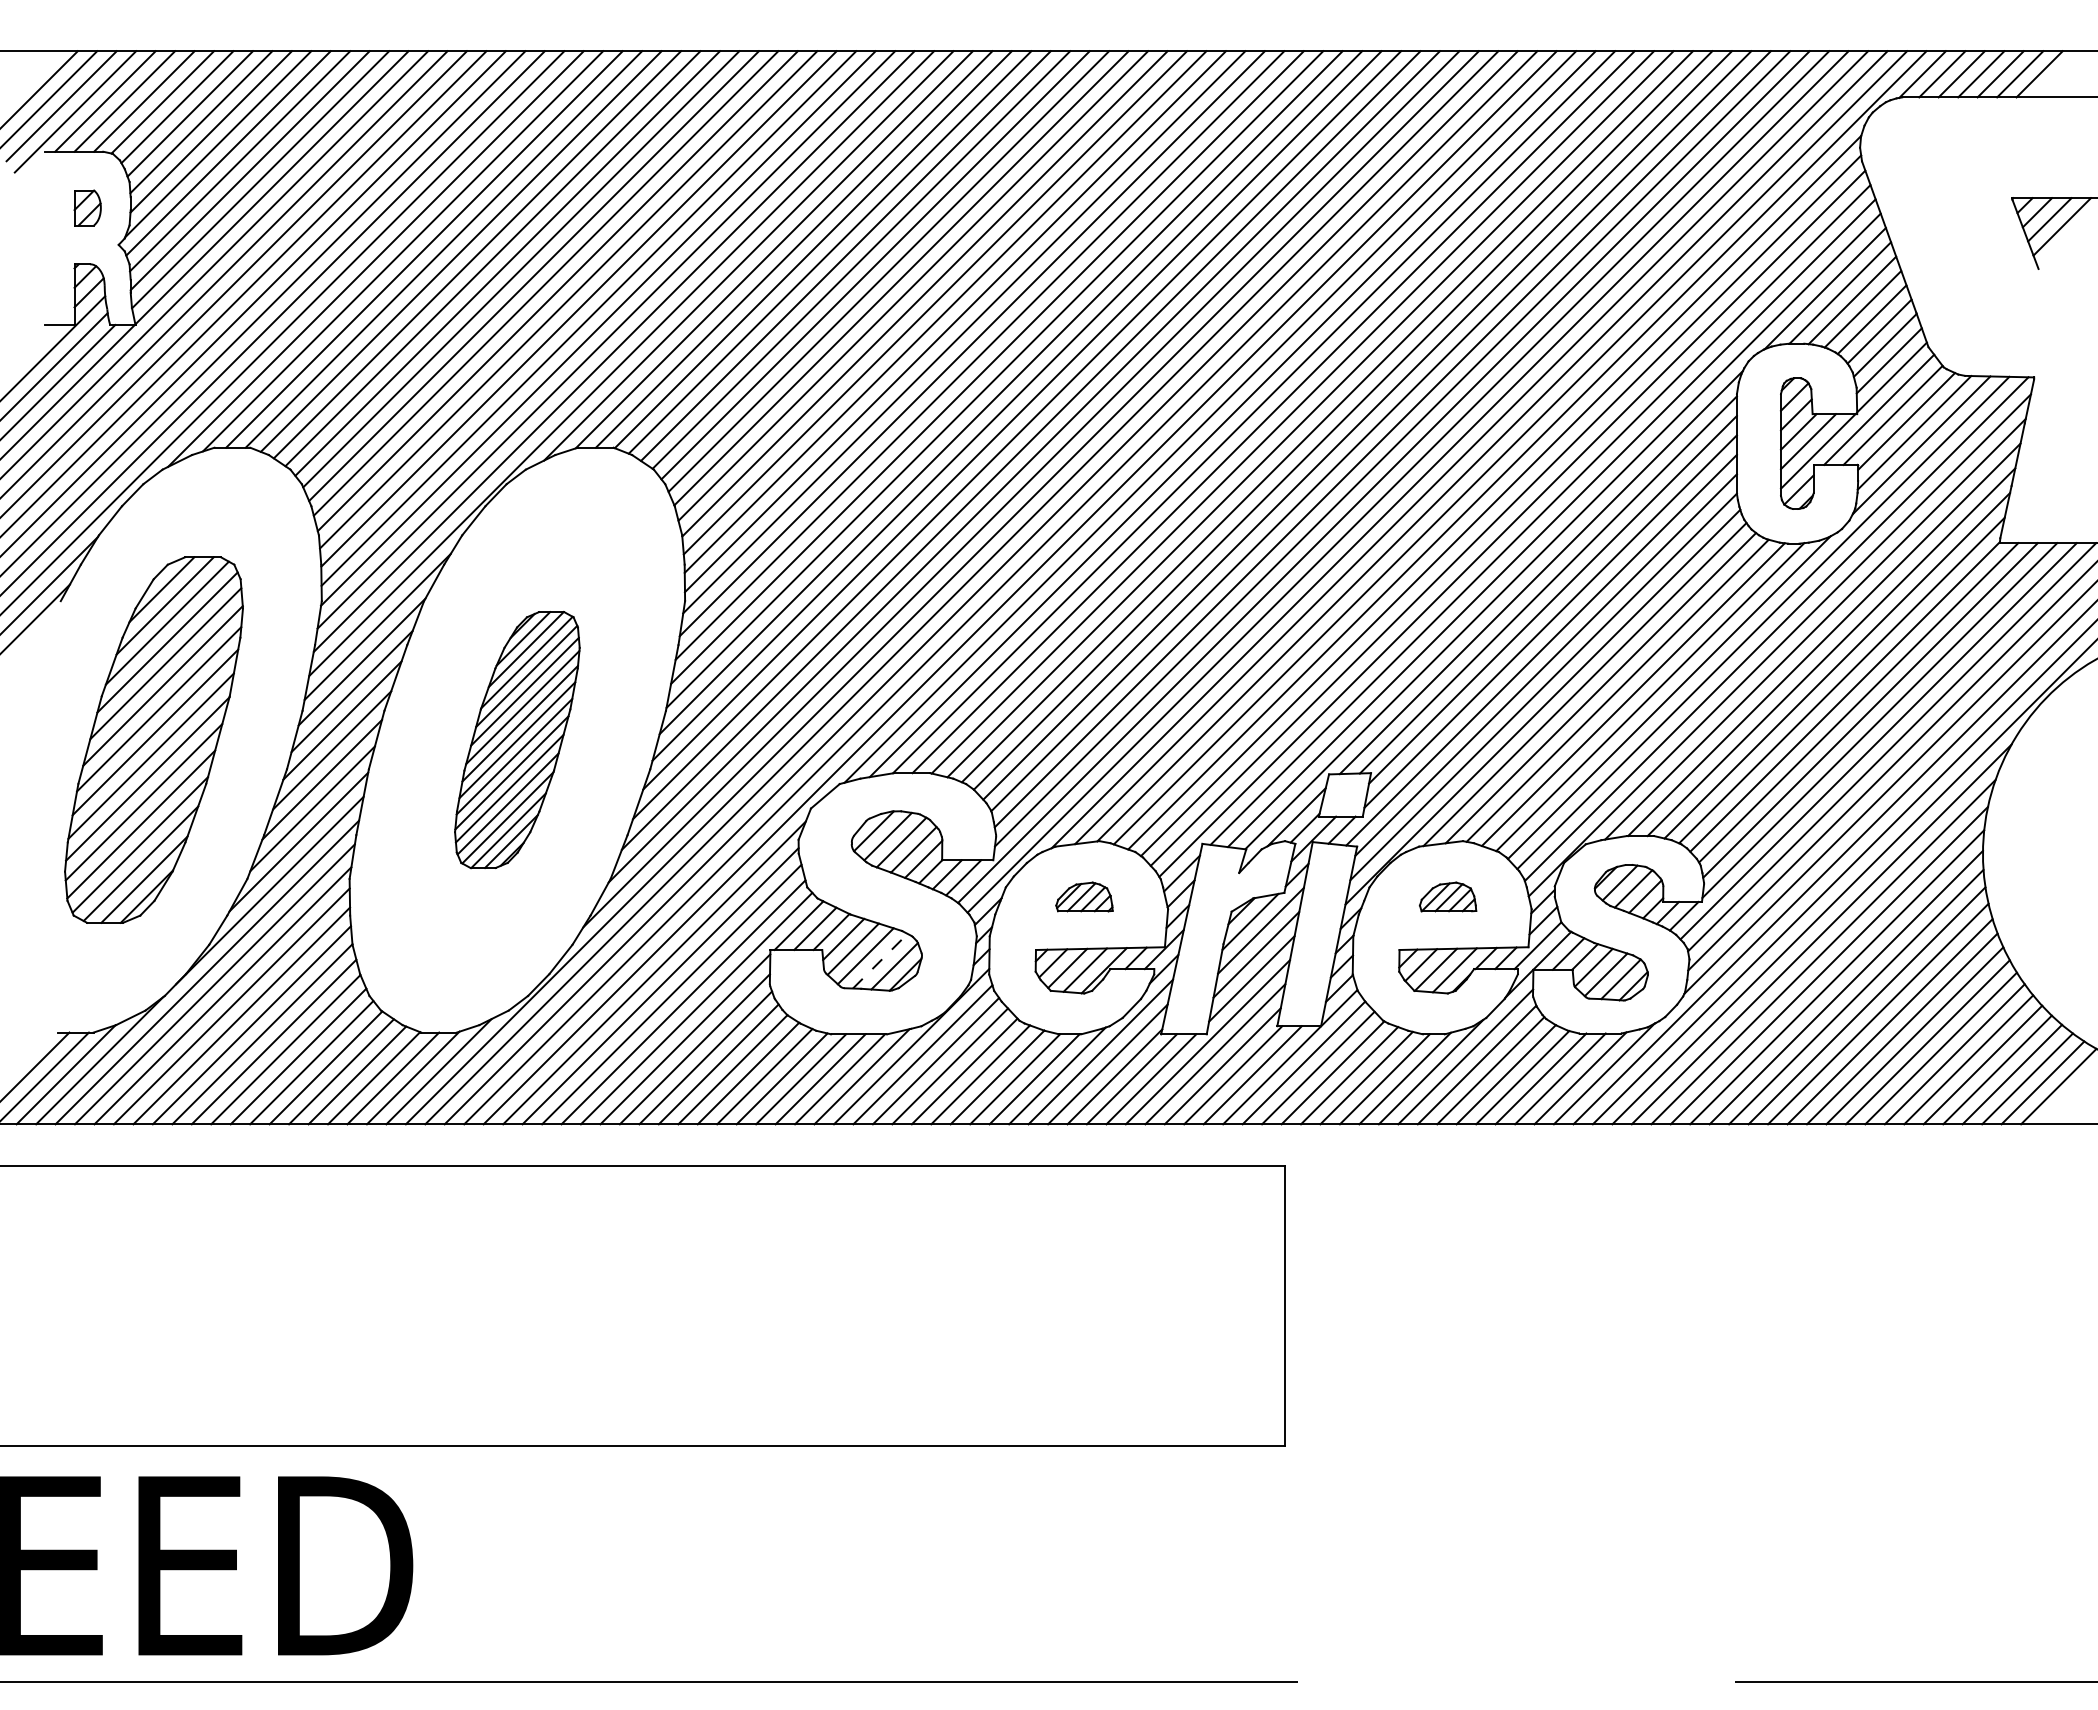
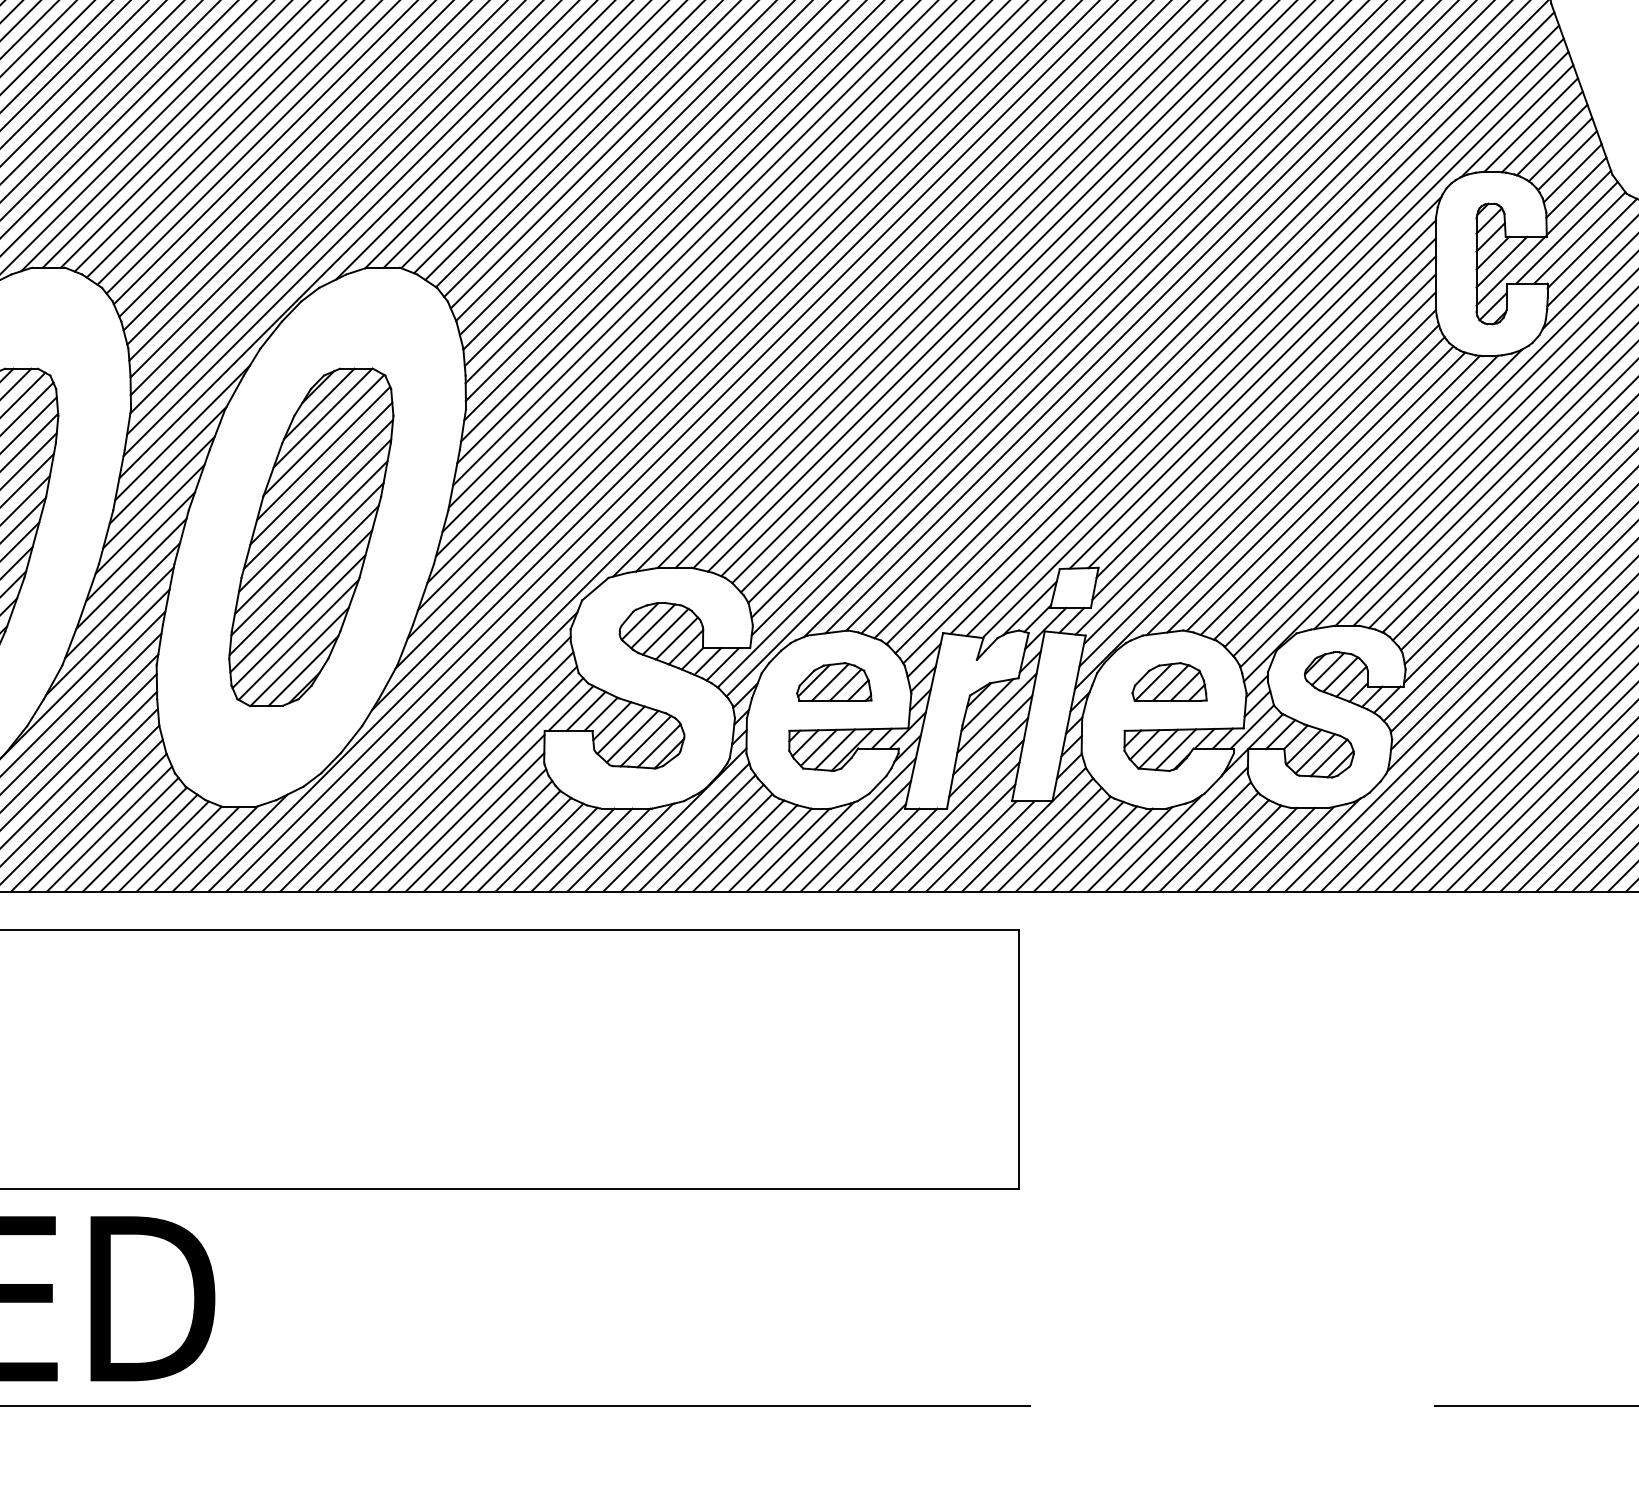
part: (517, 739) -> (311, 536), size x1.43
part: (1084, 896) -> (834, 681), size x1.43
part: (1447, 896) -> (1169, 681), size x1.43
line: (880, 961) -> (646, 741), dashed -> solid

